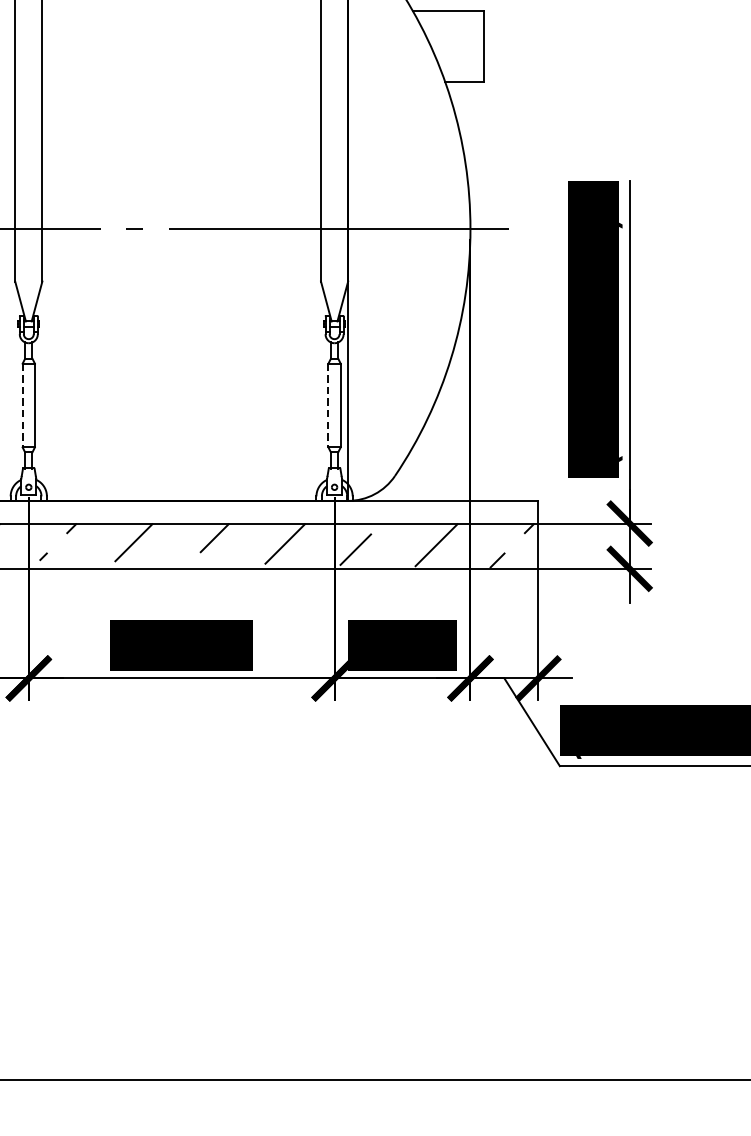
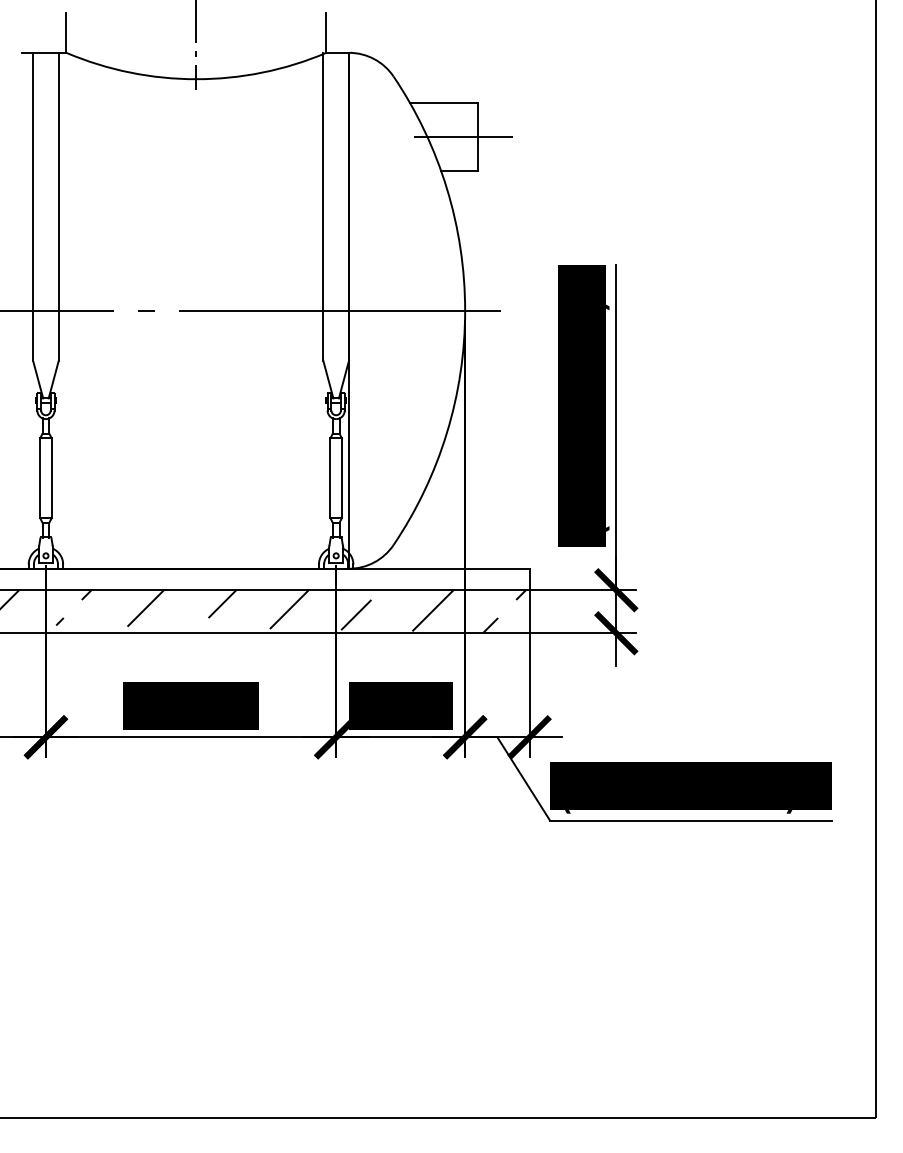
line: (468, 46) -> (463, 137), added
line: (23, 405) -> (40, 478), dashed -> solid
line: (328, 405) -> (330, 478), dashed -> solid

